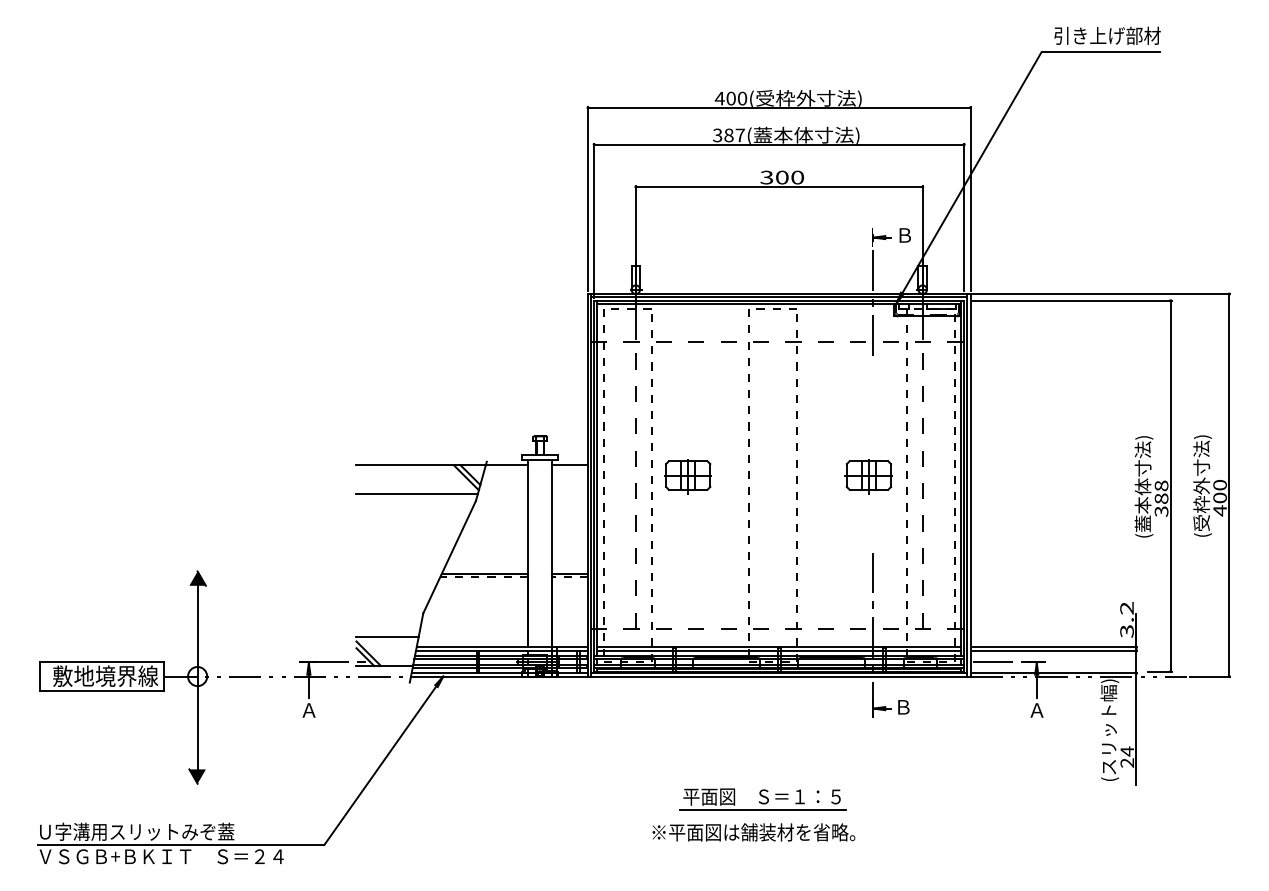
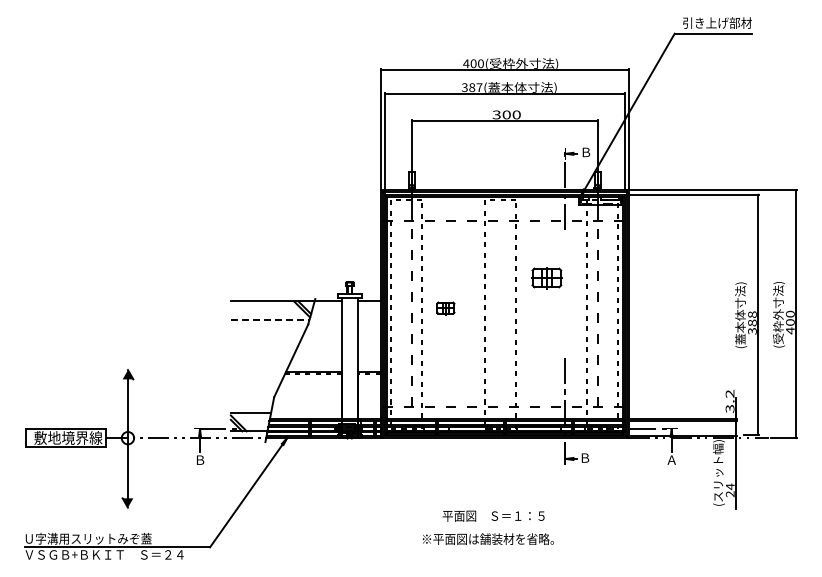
part: (687, 476) -> (445, 308), size x0.6
part: (868, 476) -> (546, 278), moved
line: (417, 493) -> (270, 319), solid -> dashed
text: (309, 709) -> (200, 459), Ａ -> Ｂ
line: (761, 809) -> (493, 524), removed

